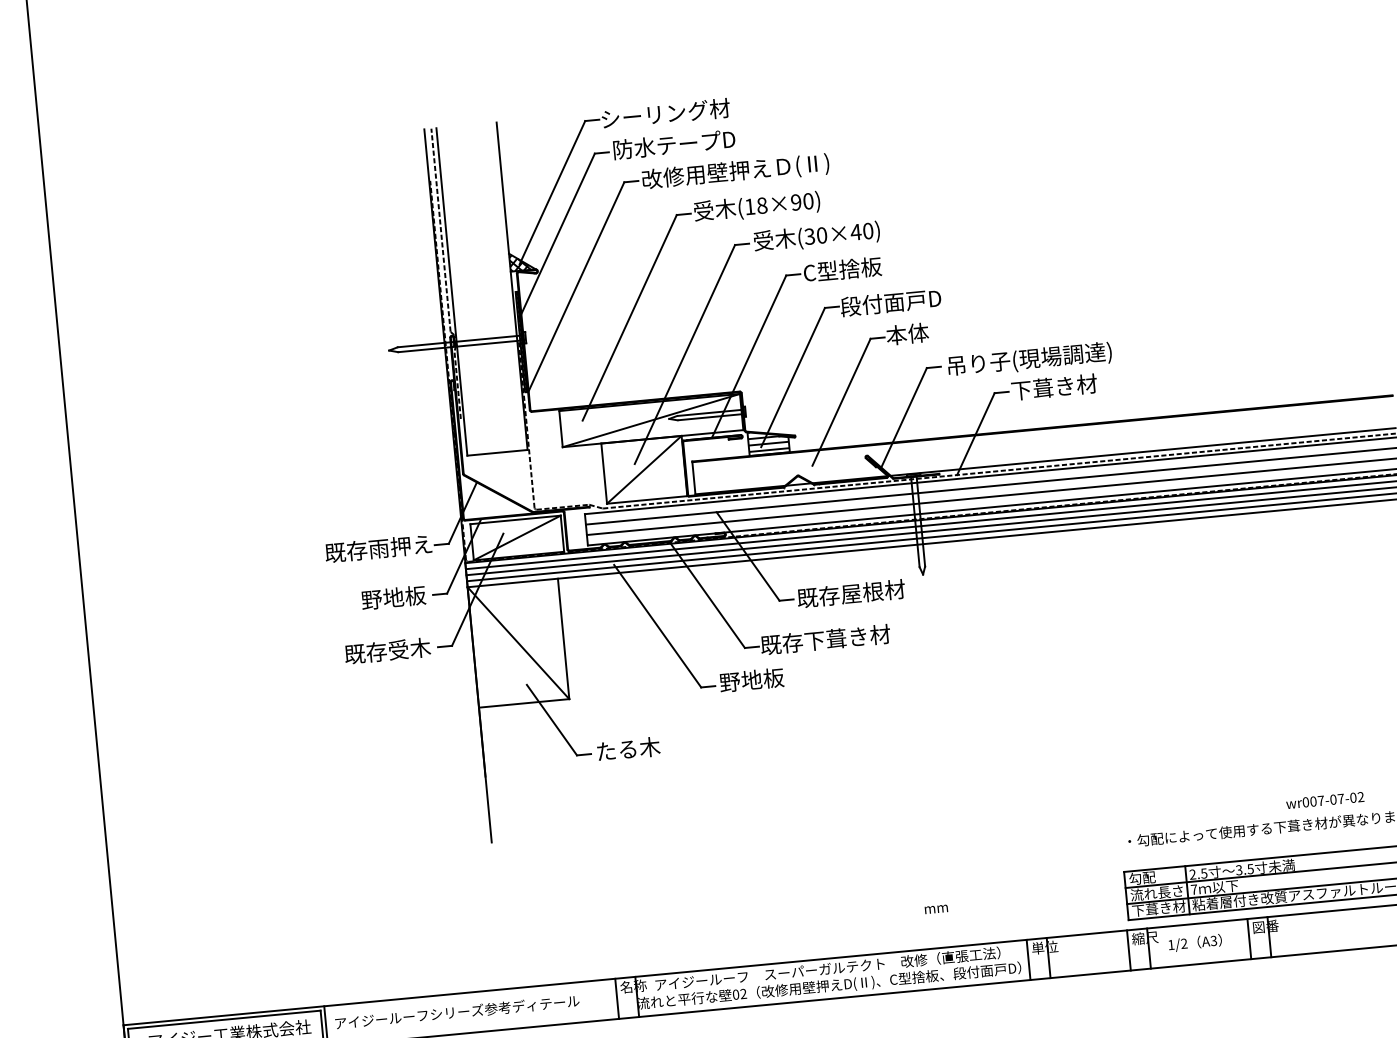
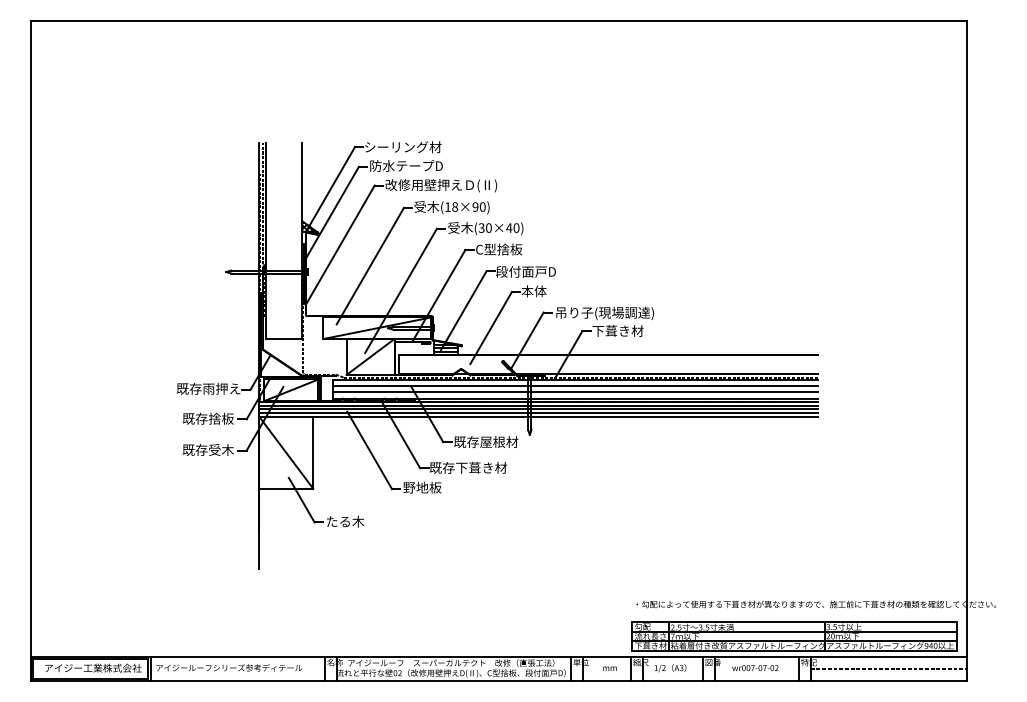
text: (371, 599) -> (201, 418), 野地板 -> 既存捨板
text: (1325, 801) -> (755, 668), moved
text: (935, 908) -> (609, 668), moved

